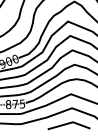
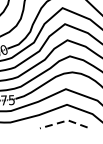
line: (69, 123) -> (64, 121), solid -> dashed

